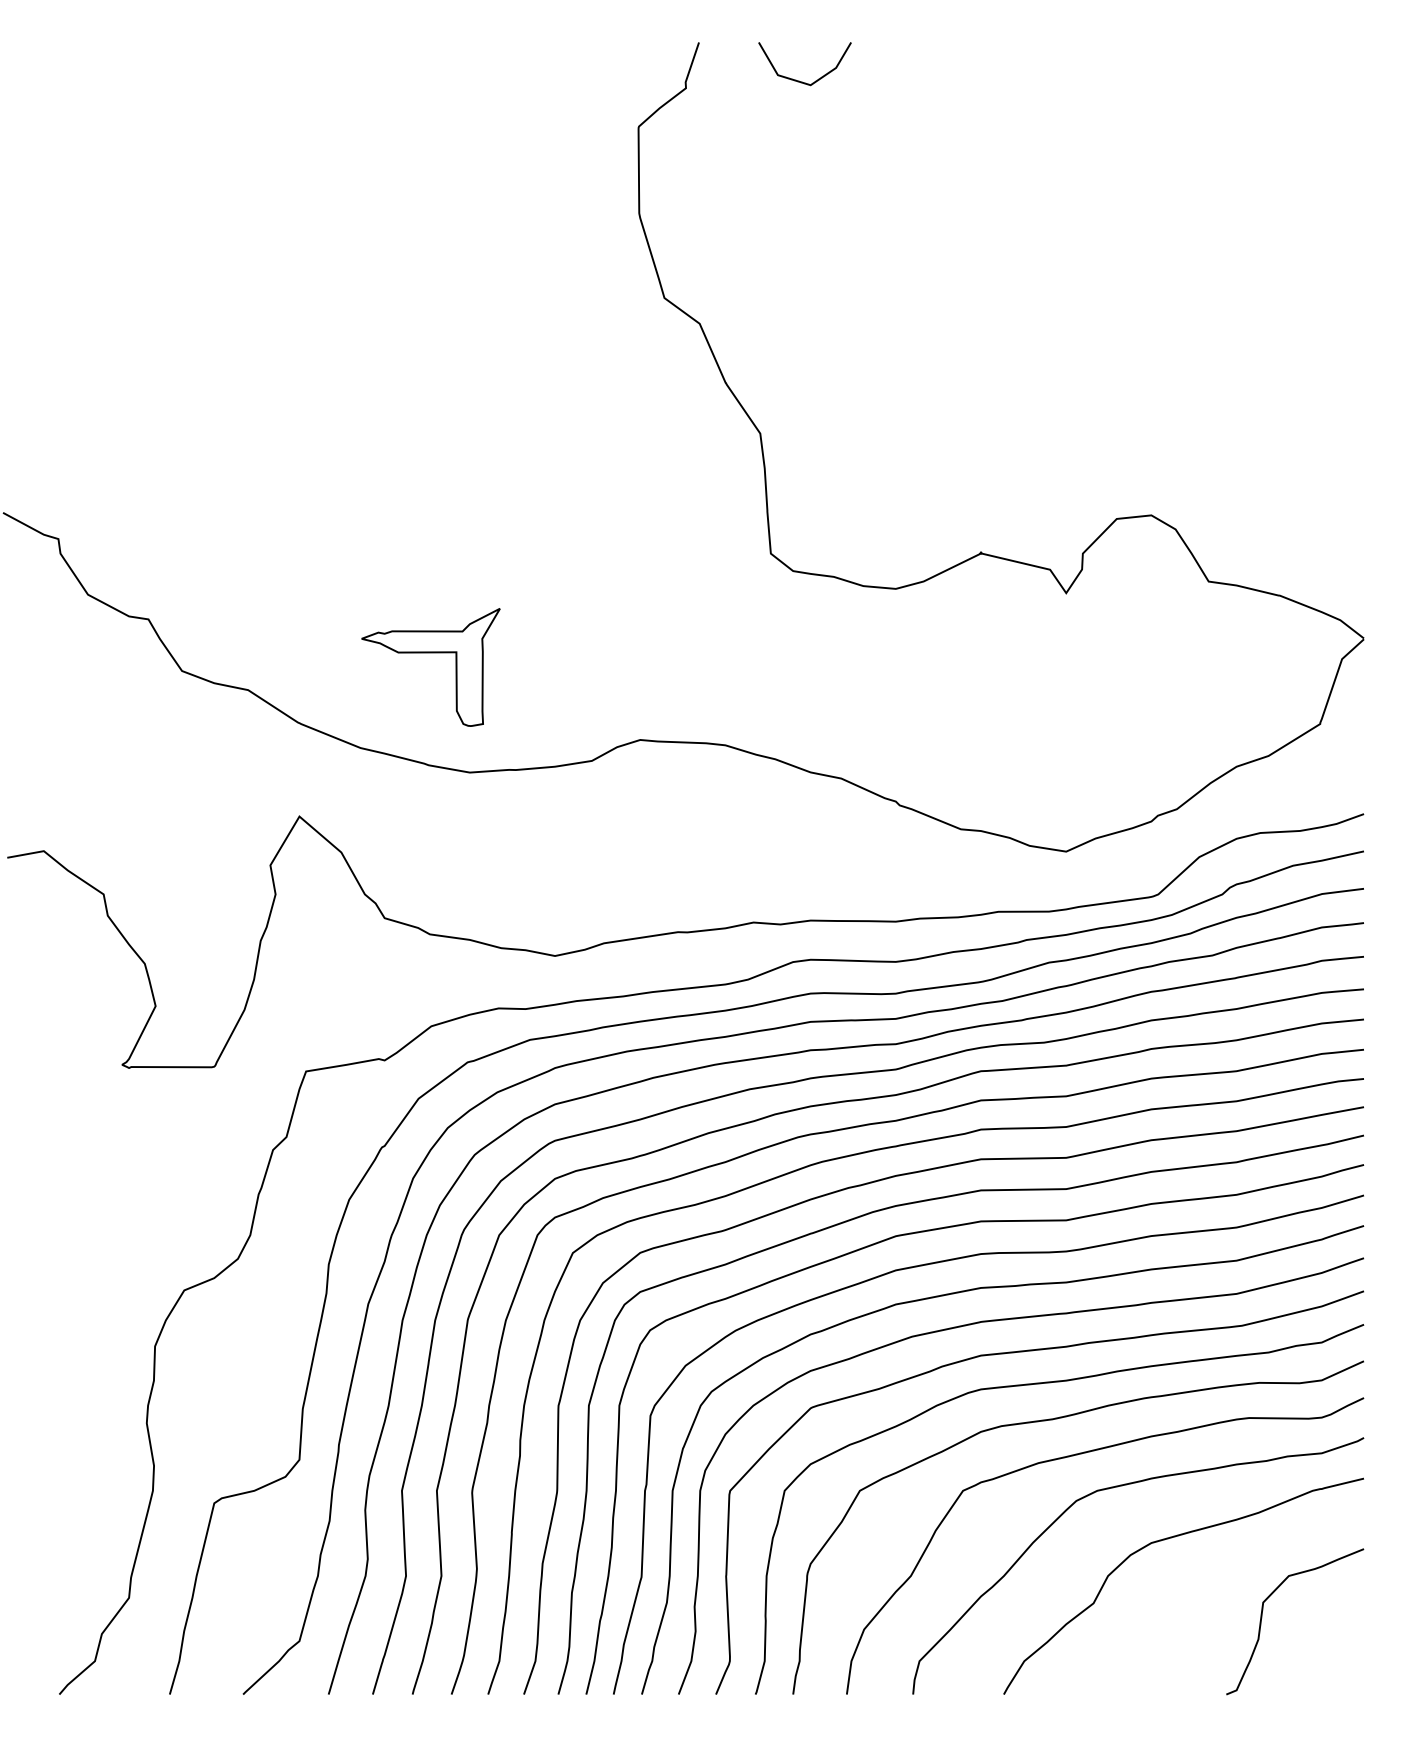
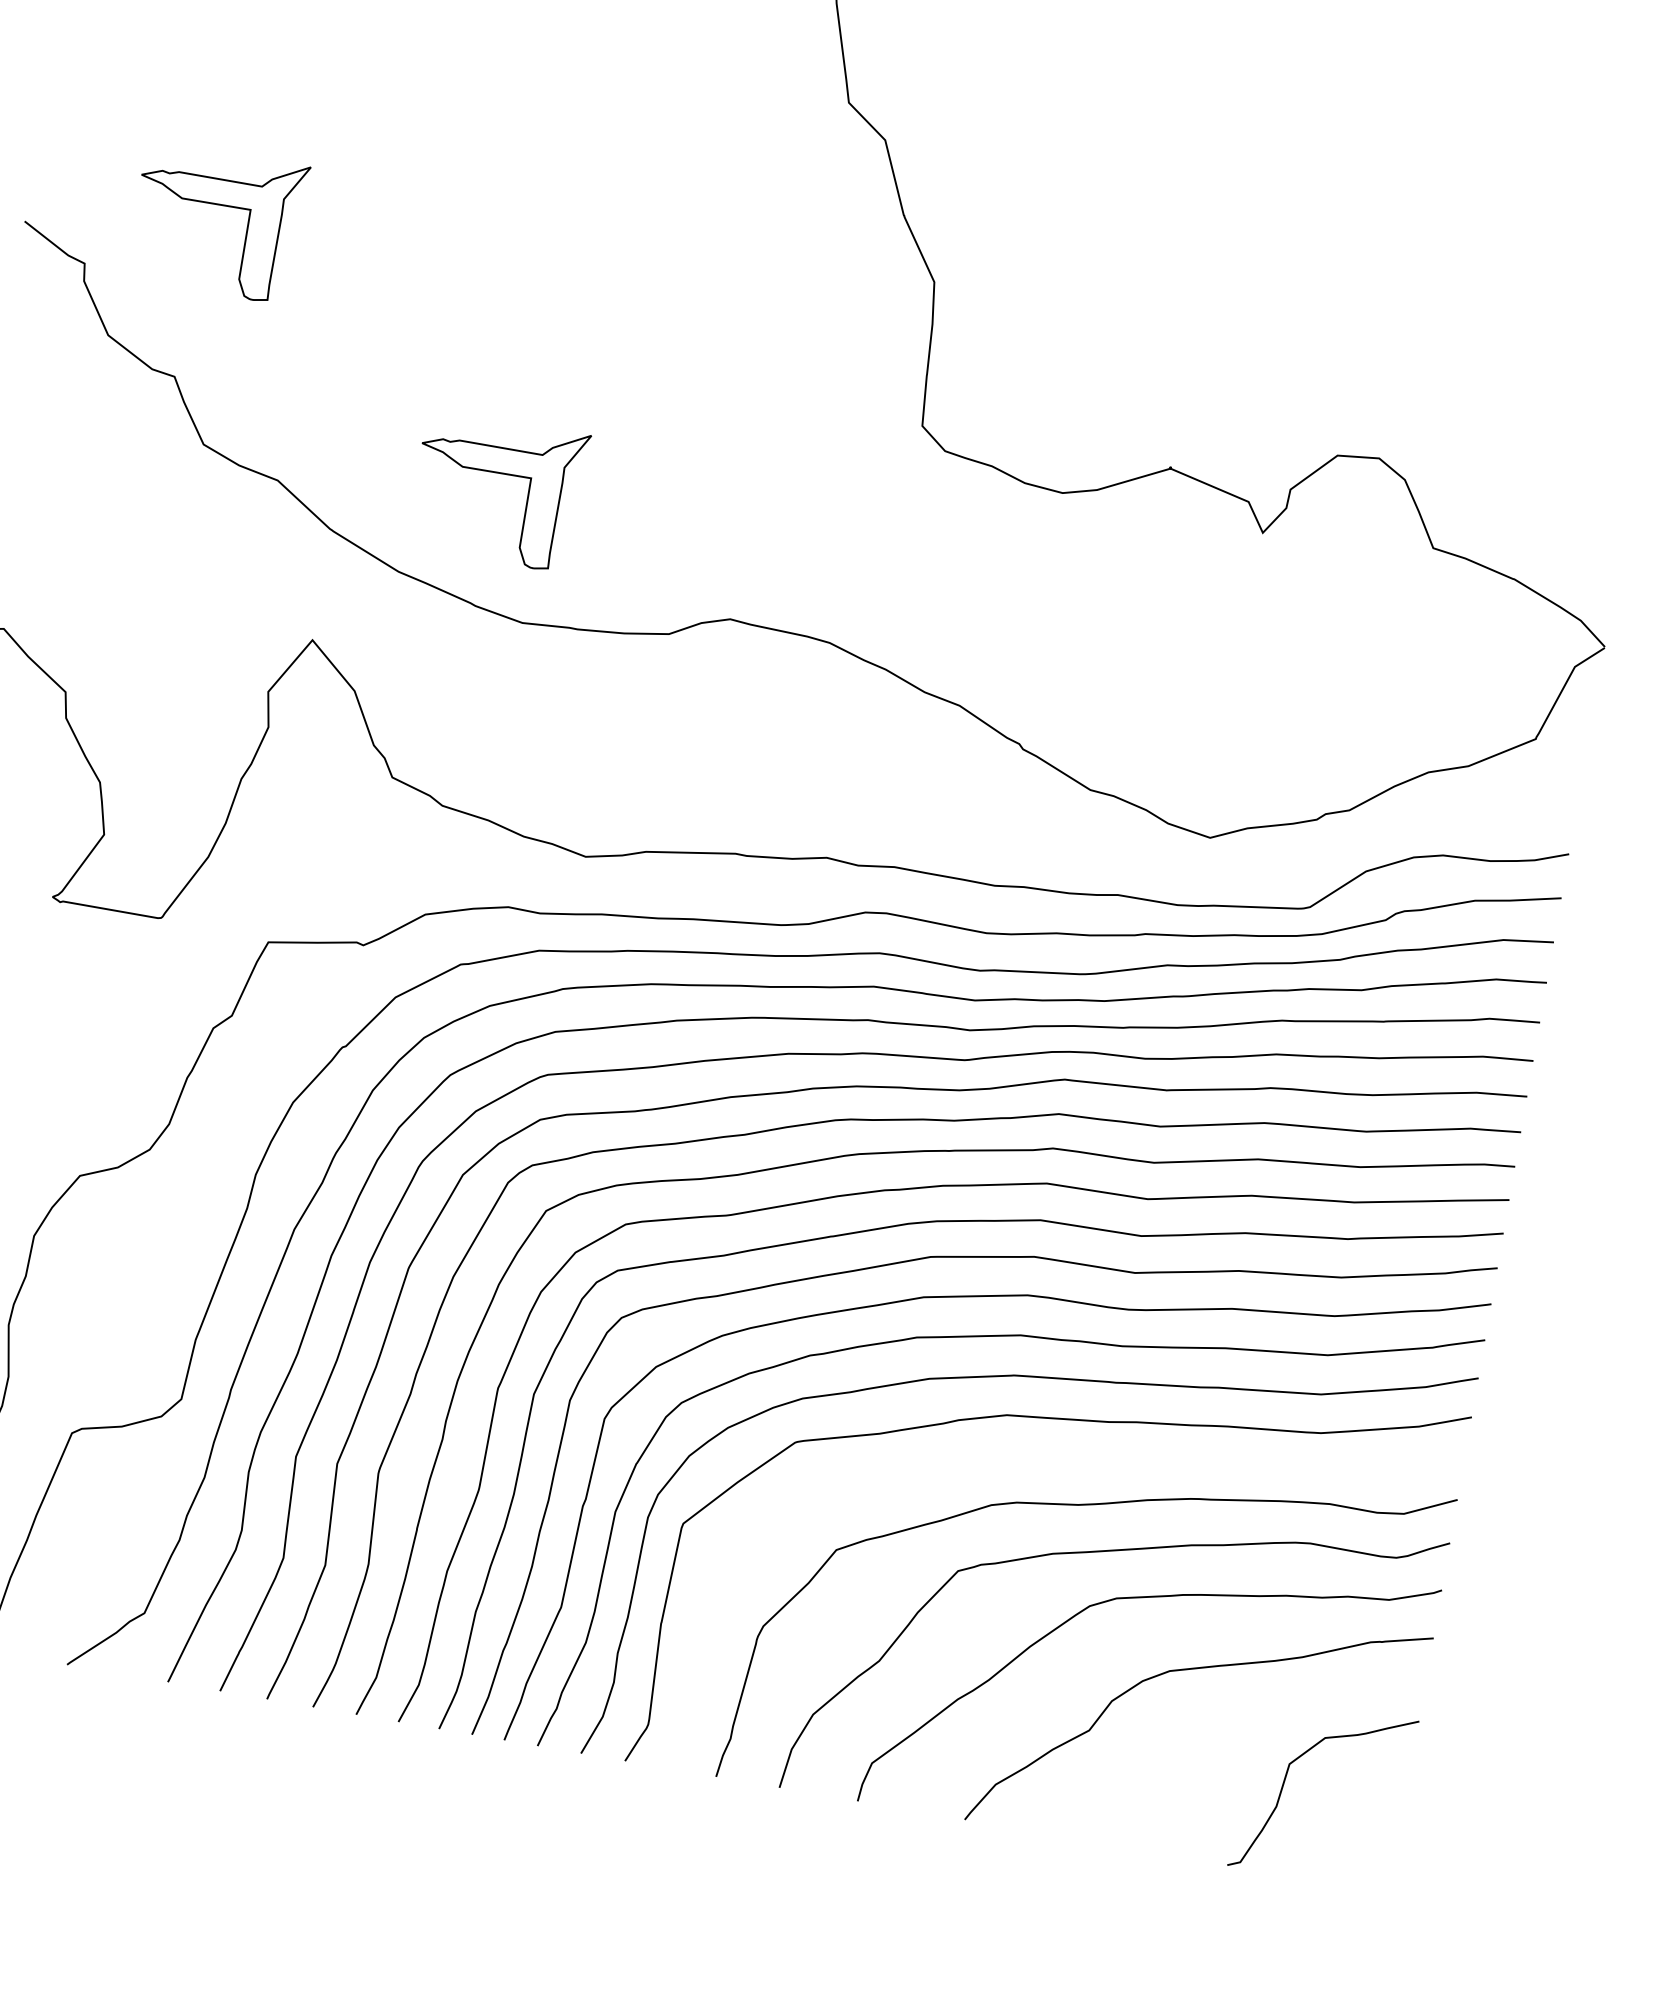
part: (161, 472) -> (219, 206), added
curve: (1050, 1383) -> (1083, 1462), removed

